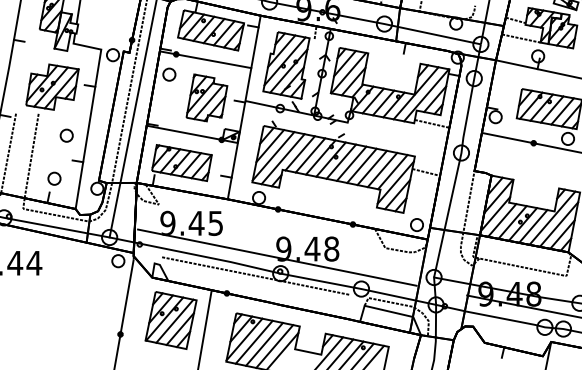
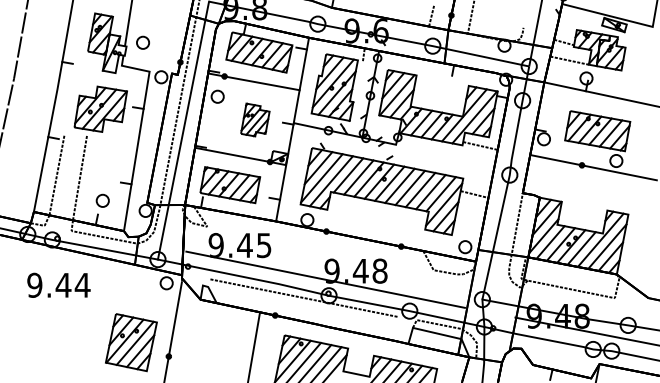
part: (207, 97) -> (255, 119), size x0.7
part: (66, 135) -> (142, 42), moved
part: (171, 320) -> (131, 342), moved

